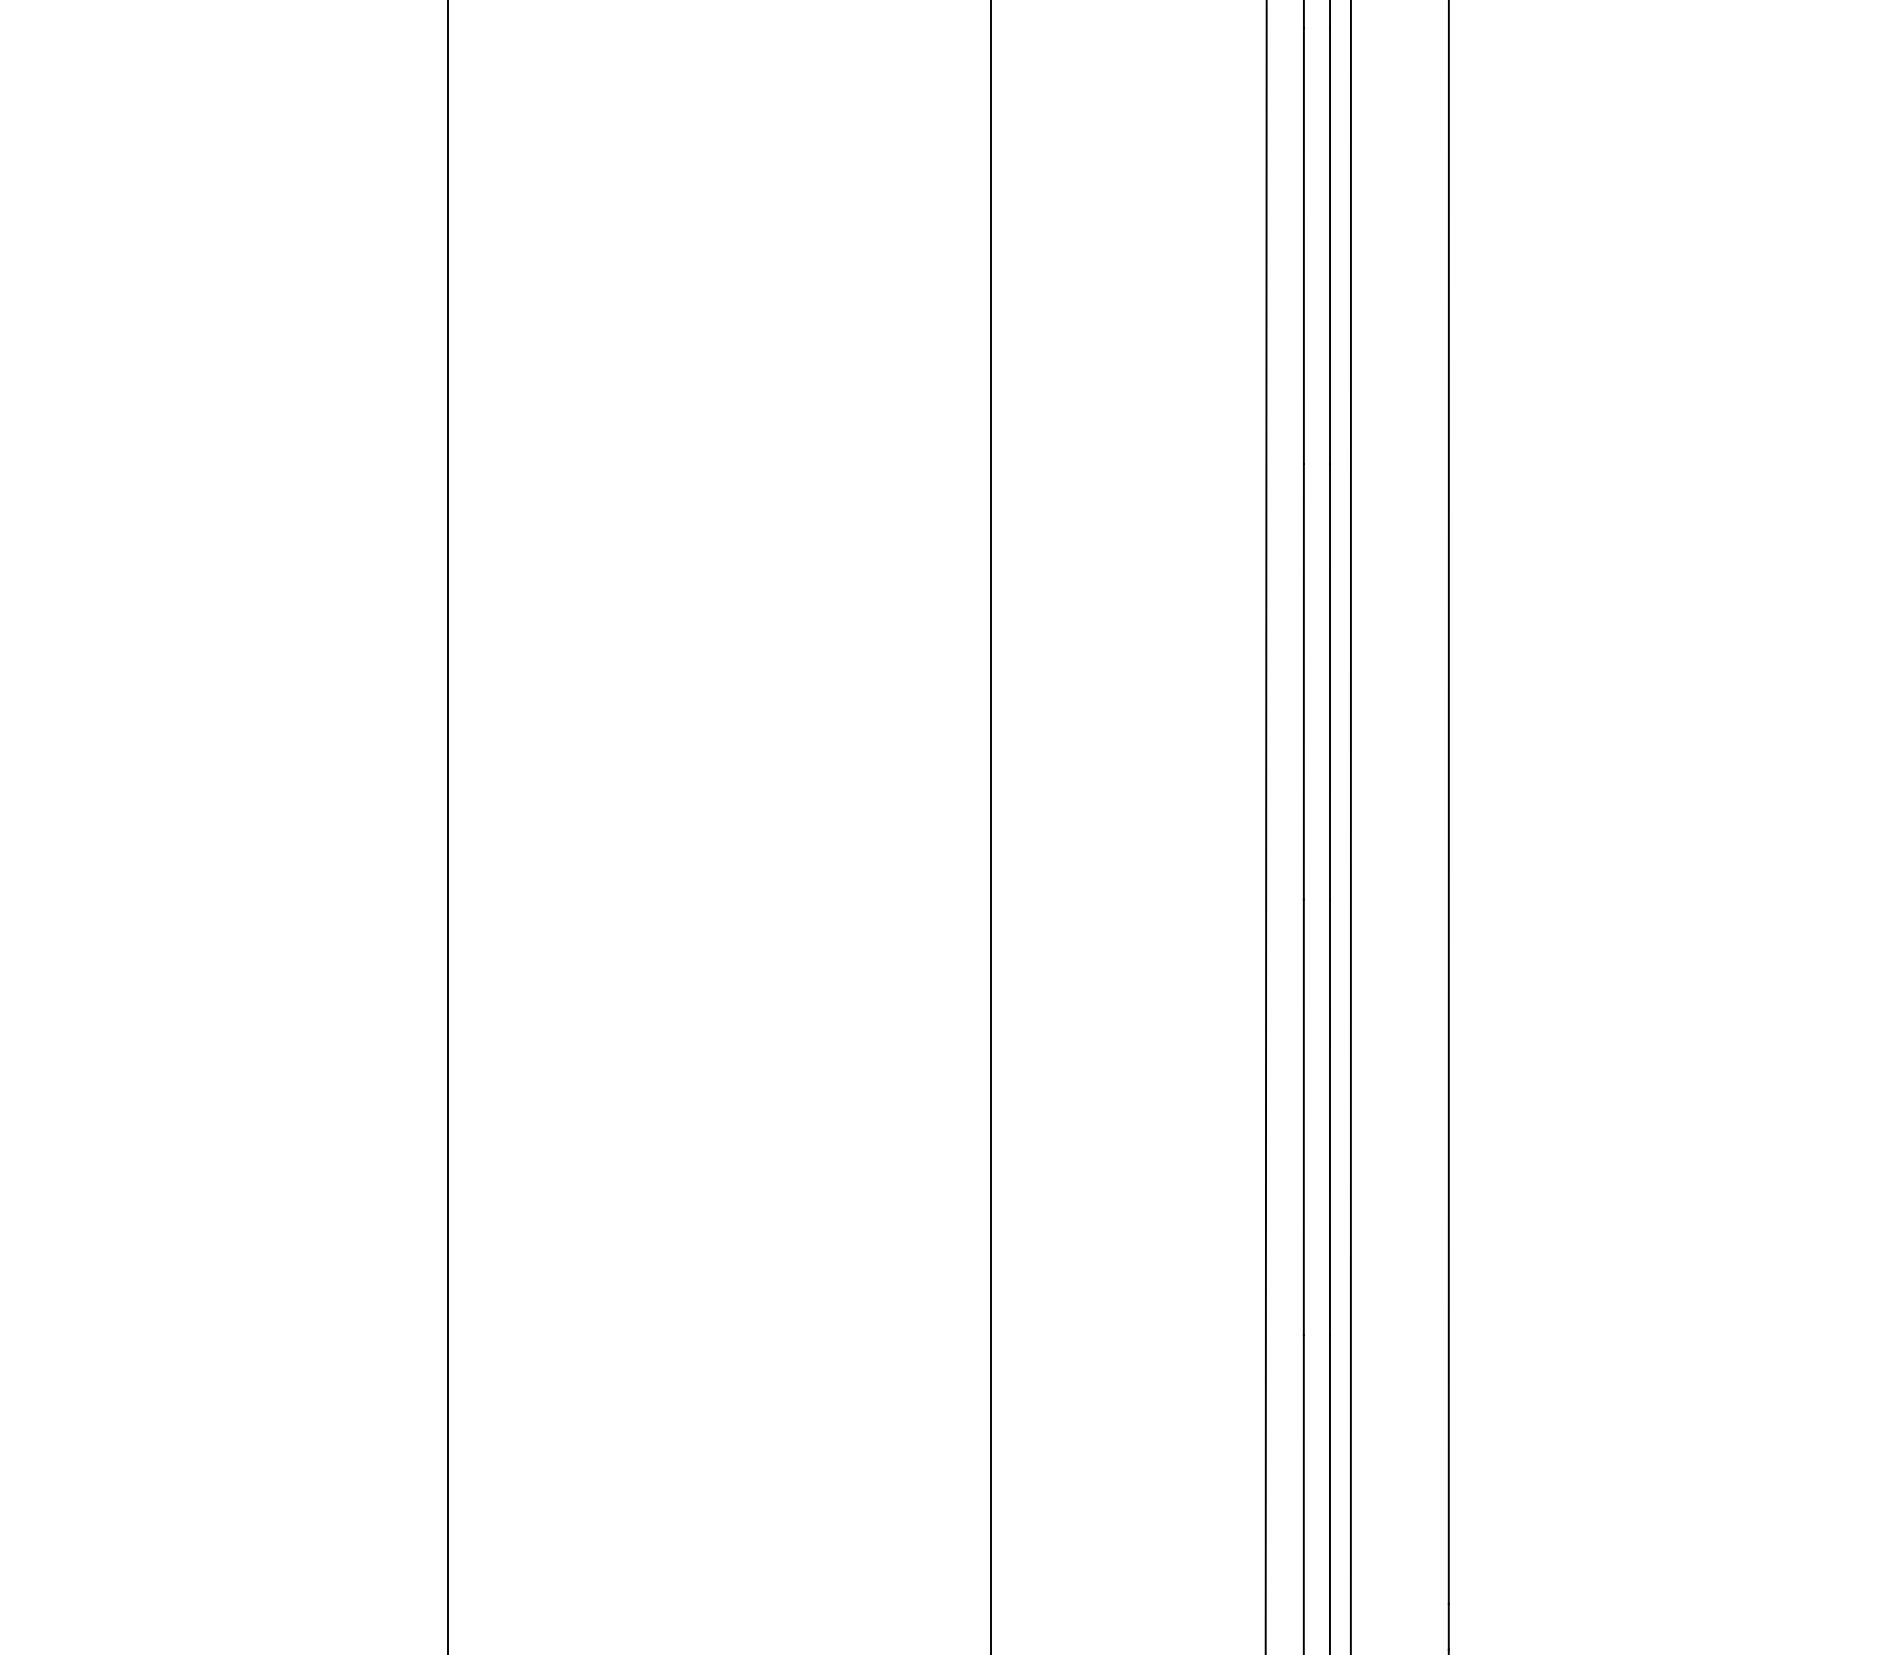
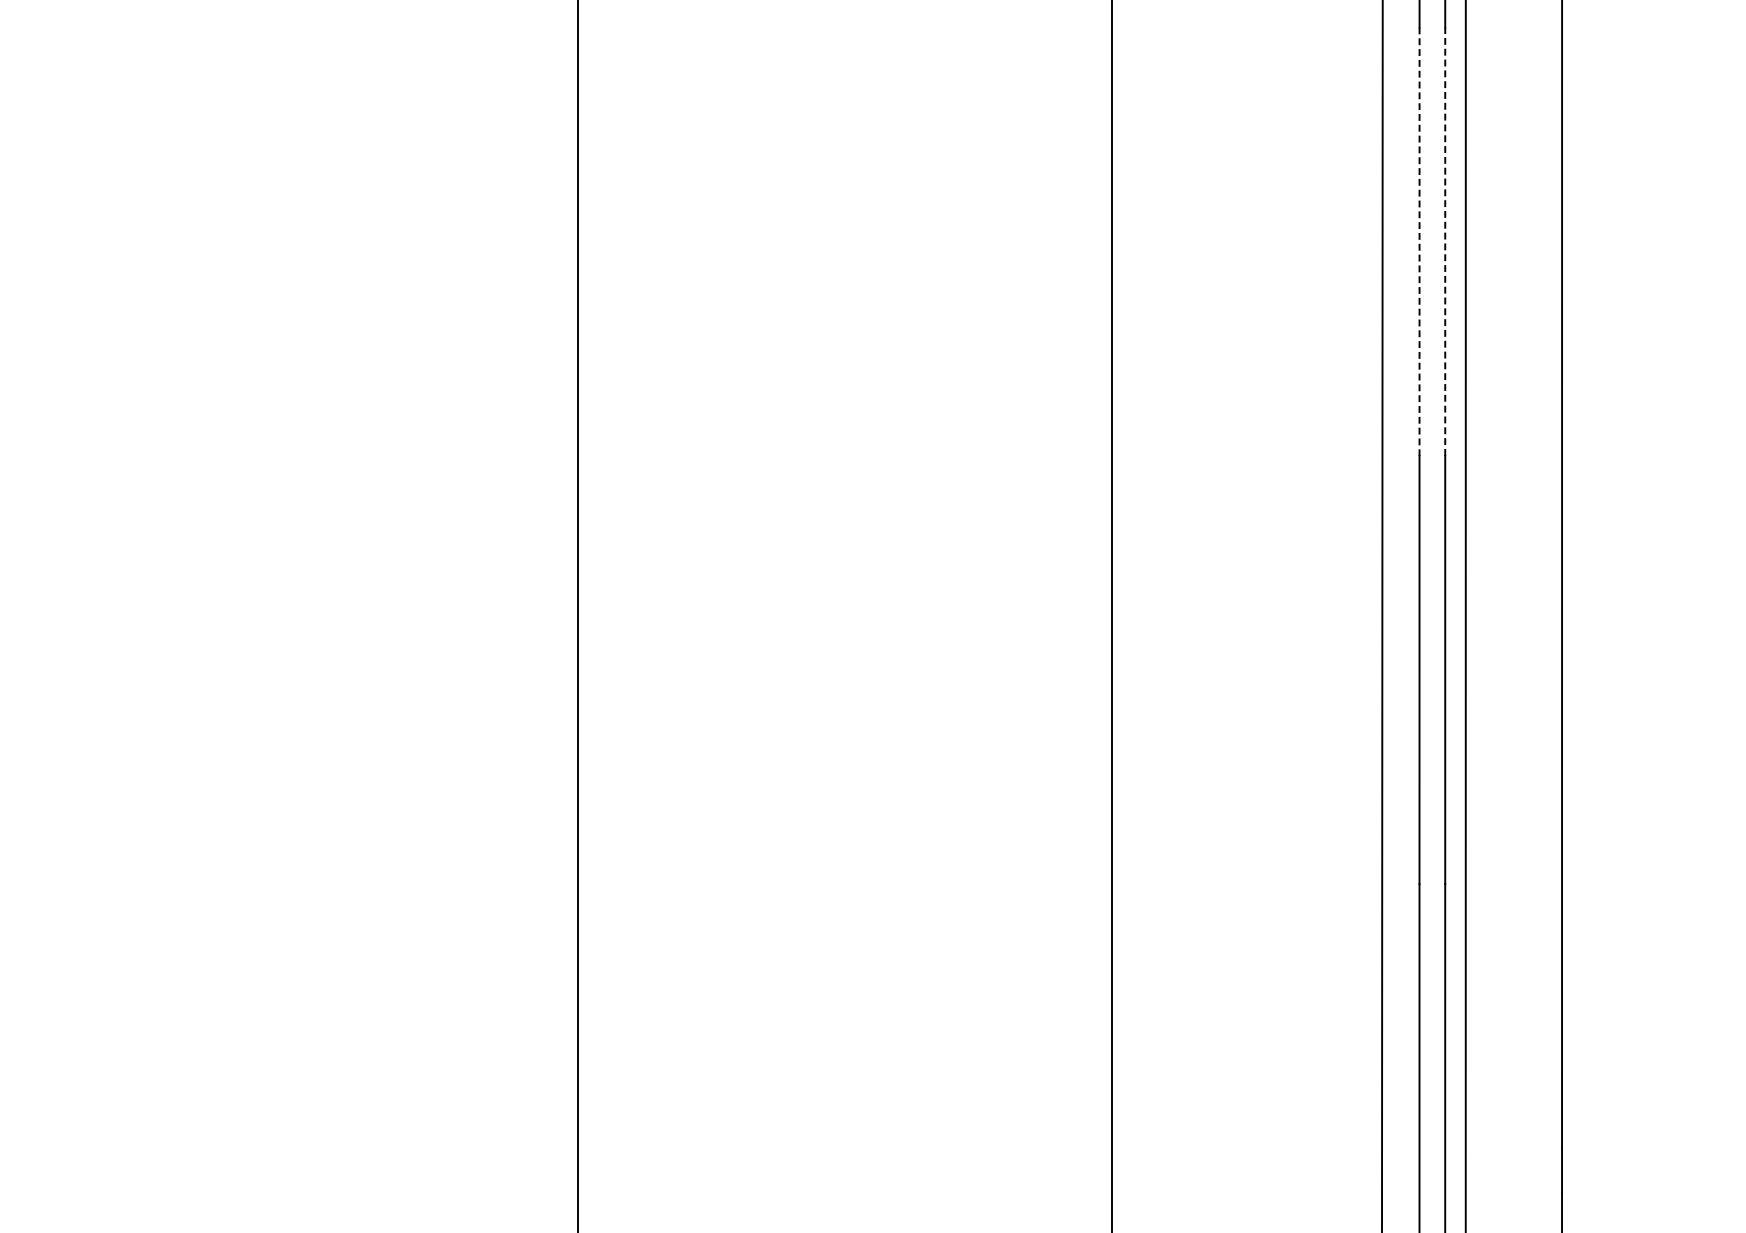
line: (1303, 681) -> (1419, 241), solid -> dashed
line: (1329, 681) -> (1444, 241), solid -> dashed

